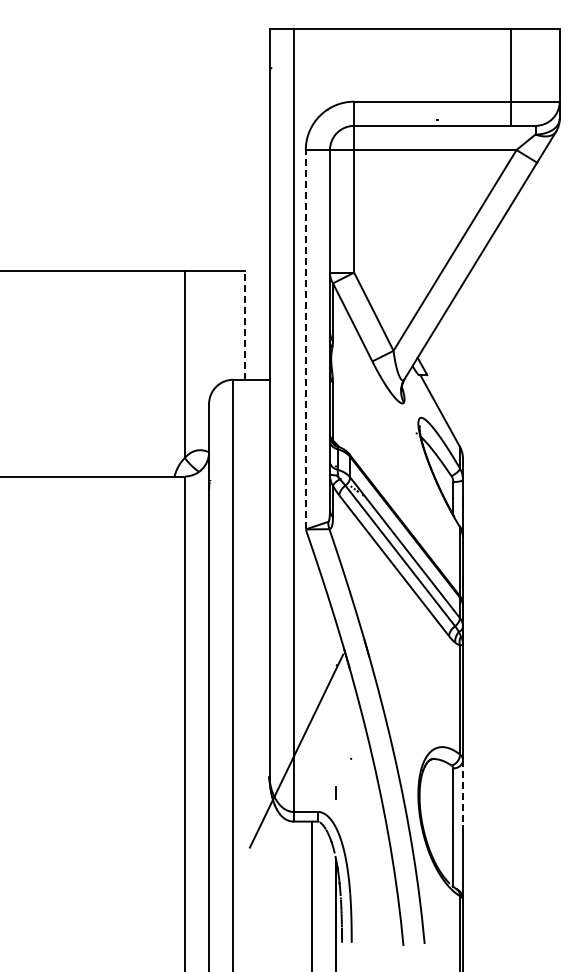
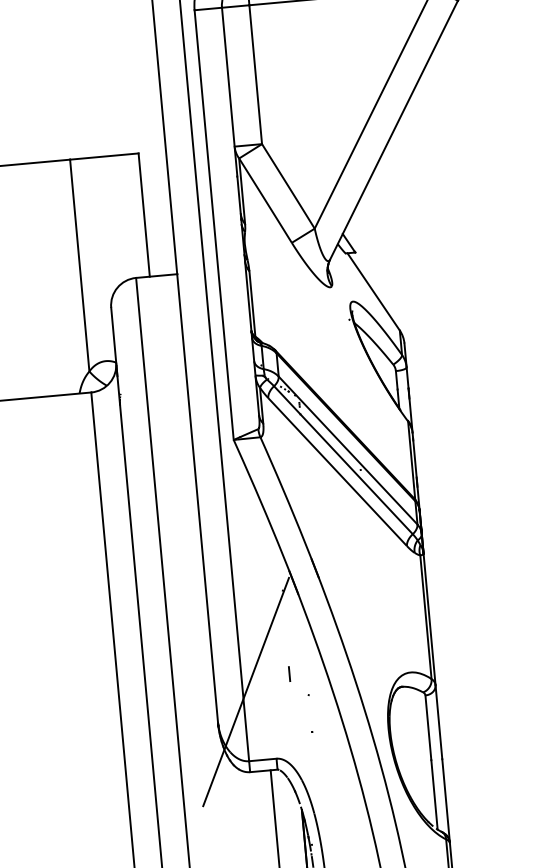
line: (245, 324) -> (144, 214), dashed -> solid
line: (305, 339) -> (213, 224), dashed -> solid
line: (335, 792) -> (288, 673), moved
line: (462, 792) -> (438, 721), dashed -> solid

